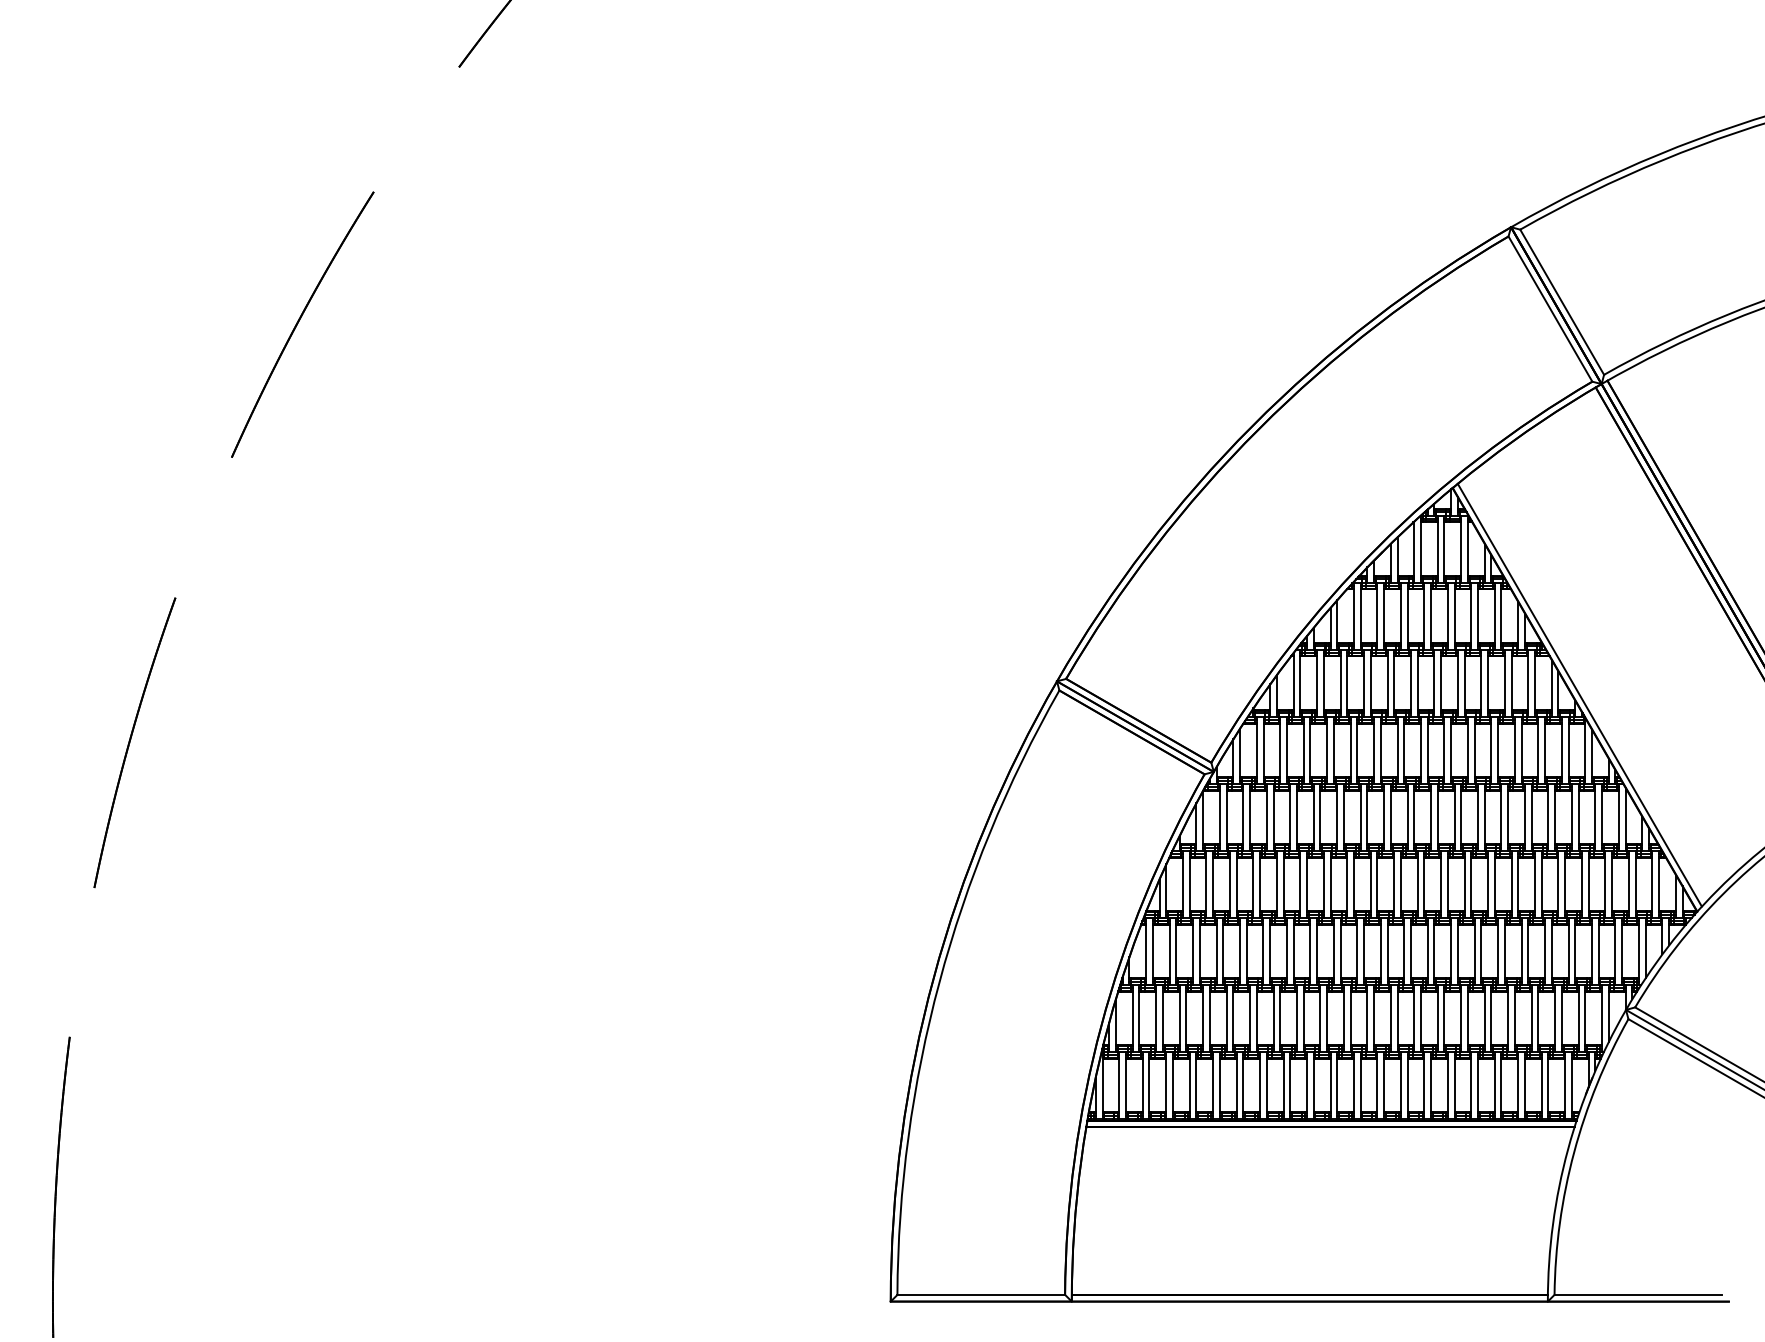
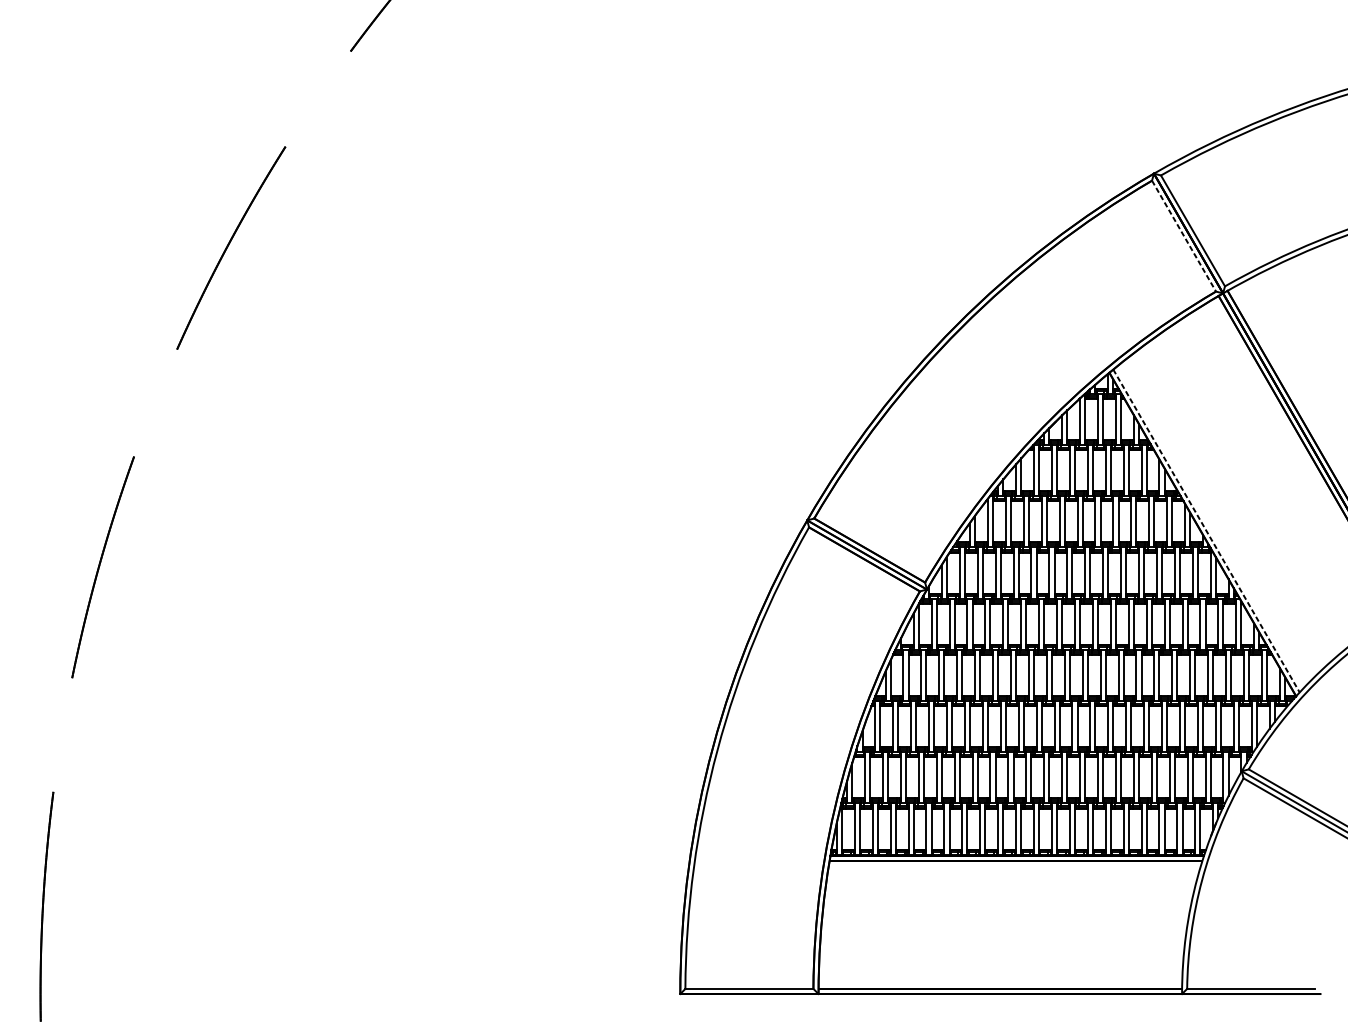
line: (1550, 309) -> (1184, 236), solid -> dashed
line: (1580, 695) -> (1206, 531), solid -> dashed

